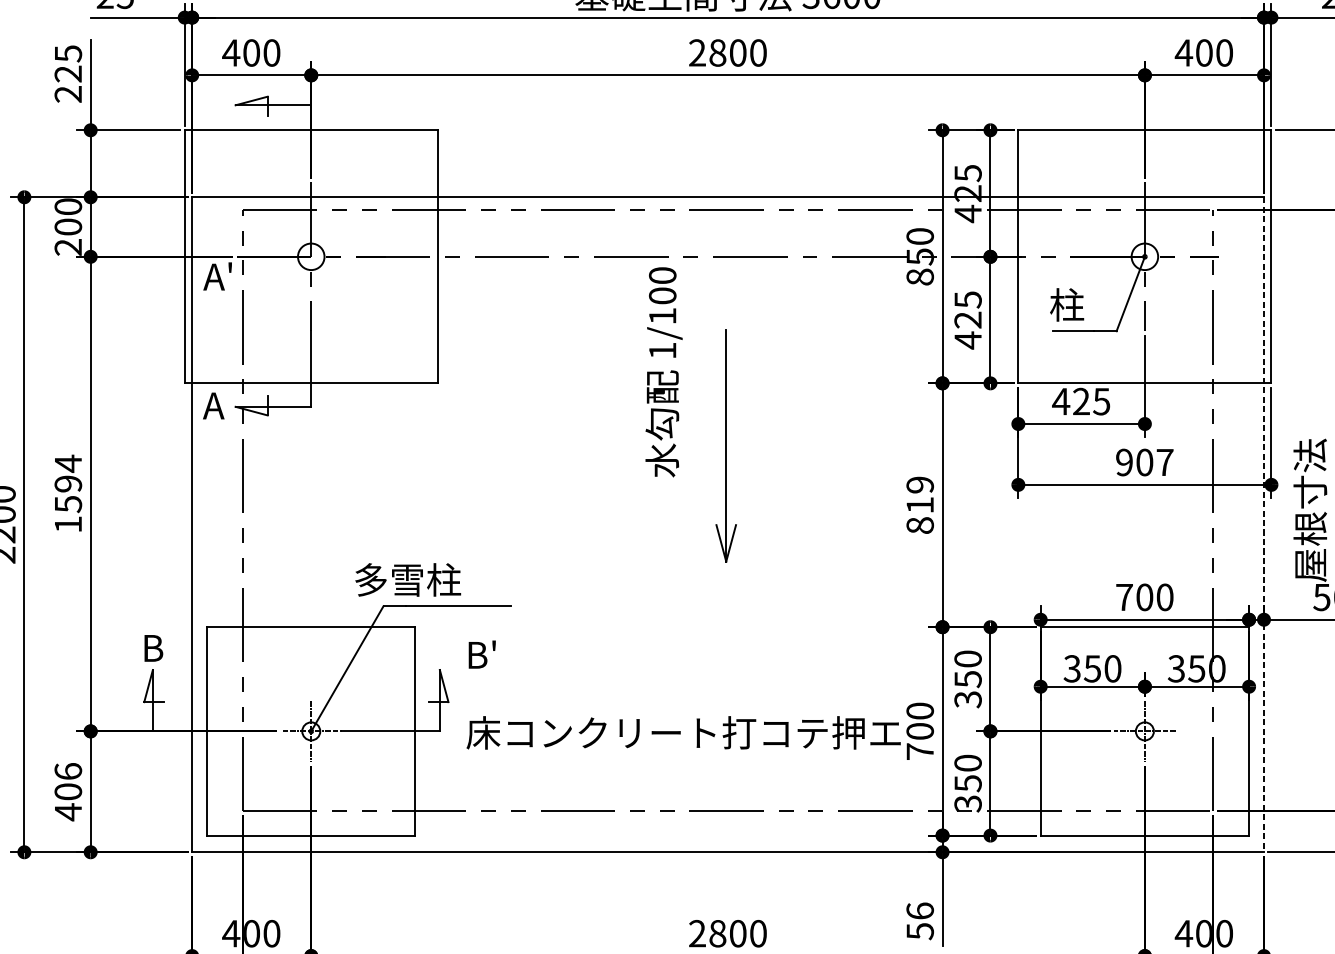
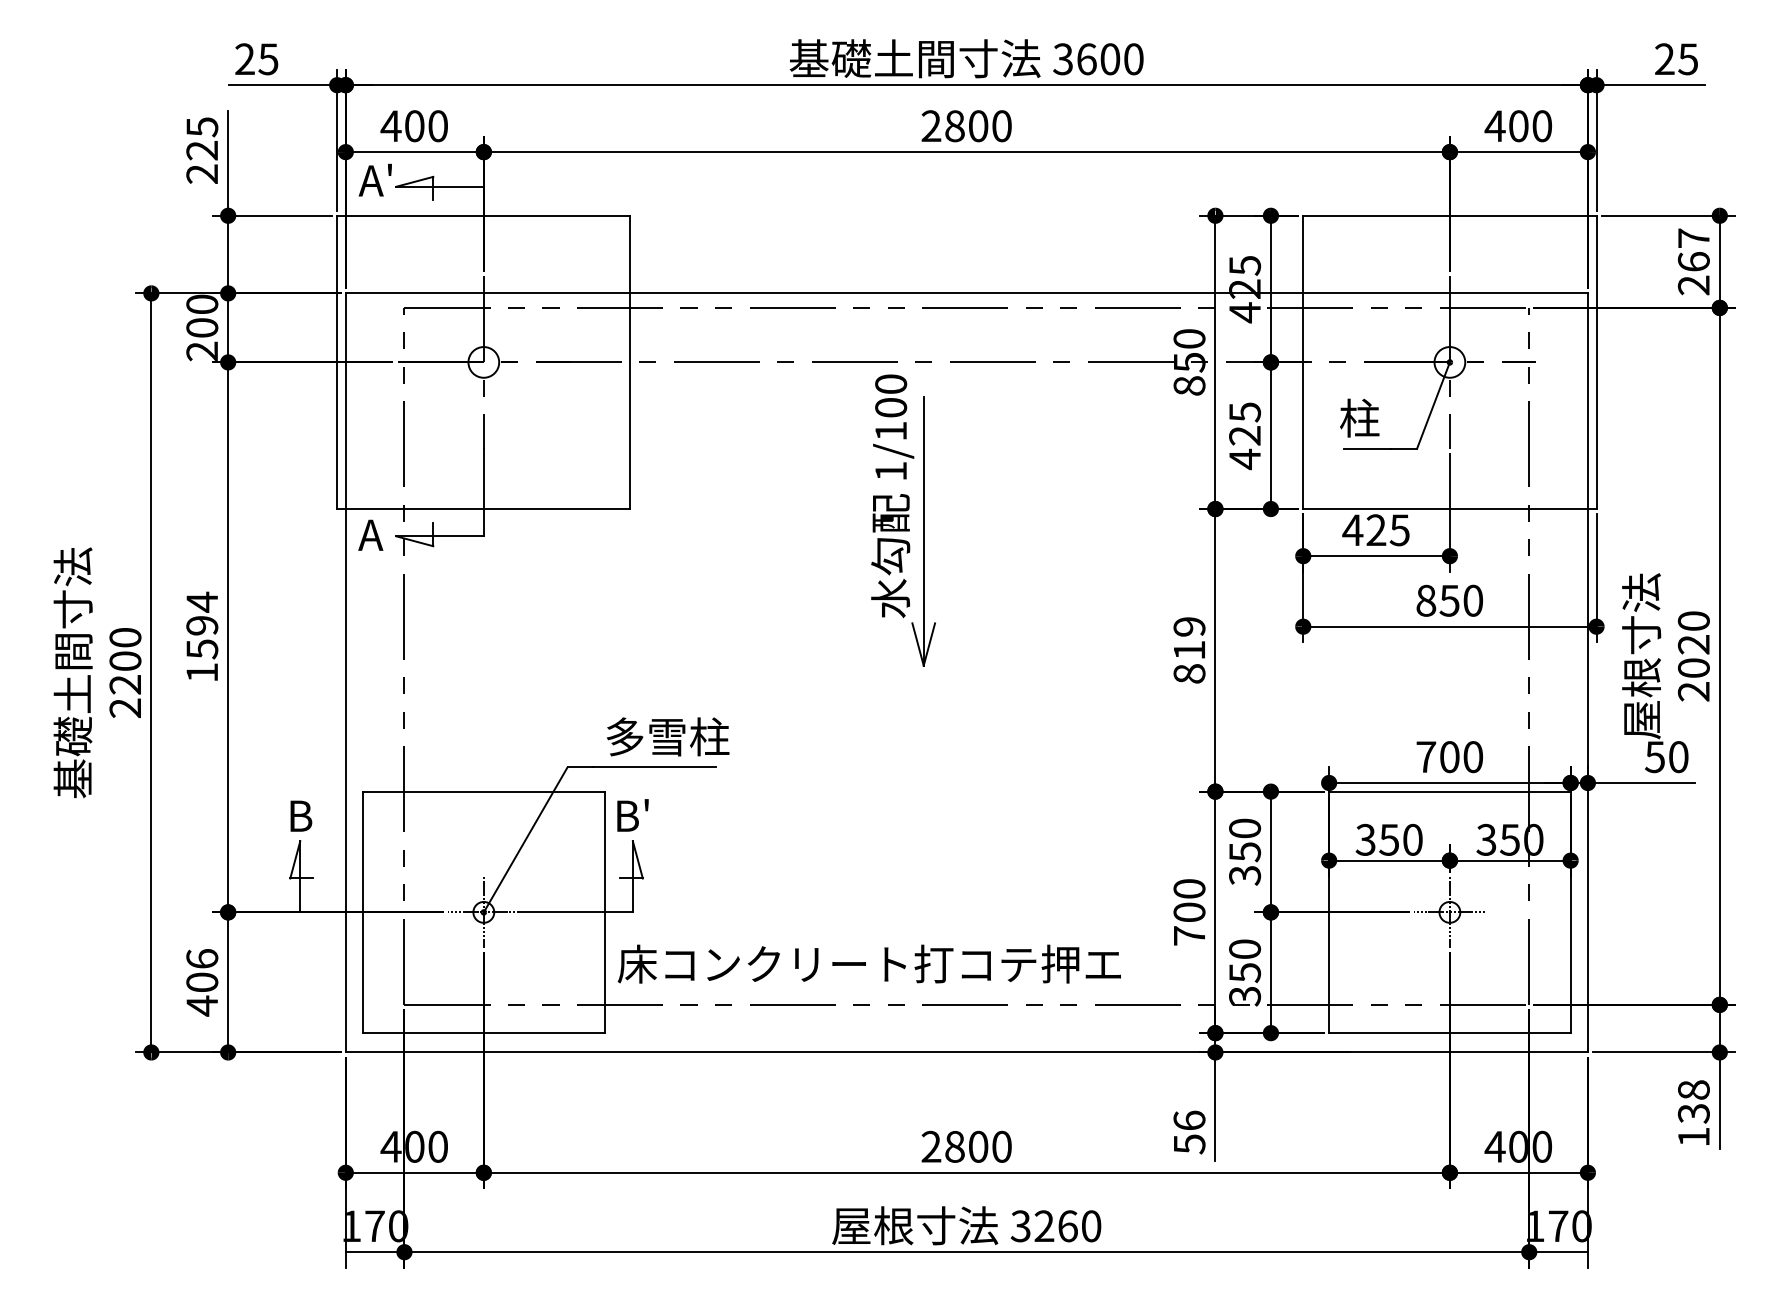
text: (216, 275) -> (374, 179), moved
part: (726, 445) -> (923, 531), moved
text: (1144, 462) -> (1449, 600), 907 -> 850
line: (1263, 524) -> (1587, 672), dashed -> solid
text: (407, 579) -> (667, 736), moved
text: (481, 654) -> (632, 815), moved
text: (682, 732) -> (868, 963), moved

